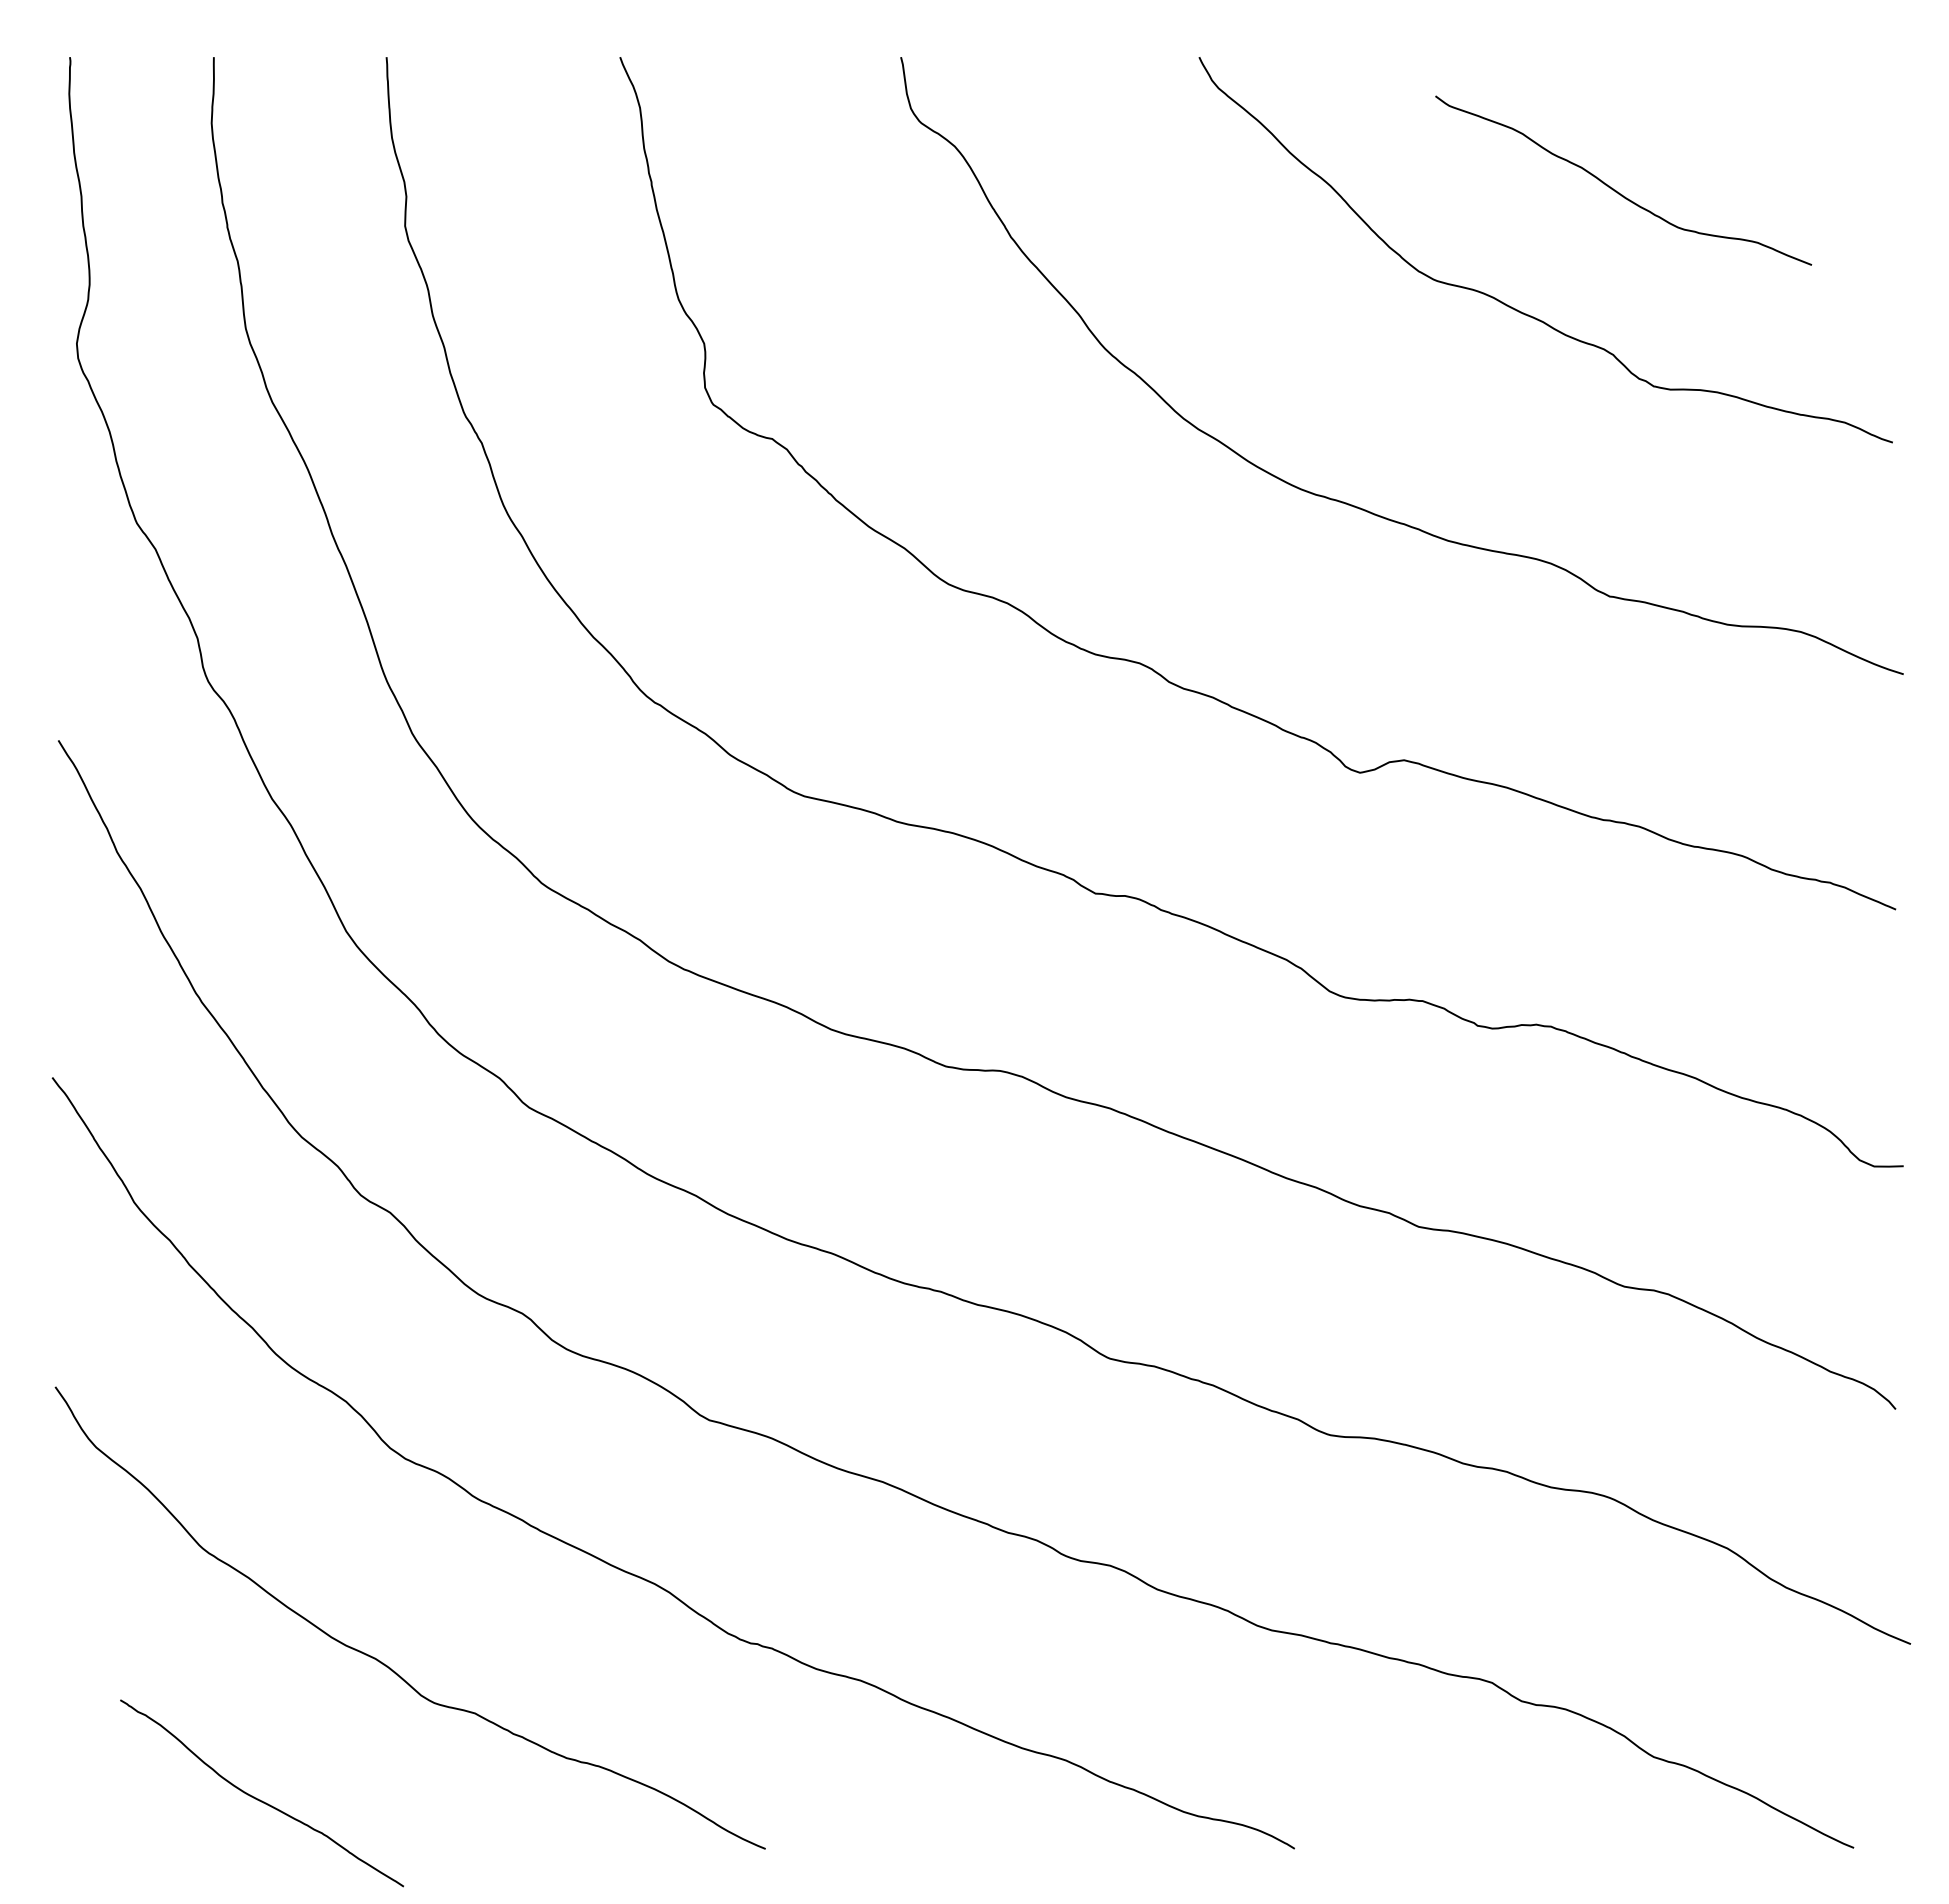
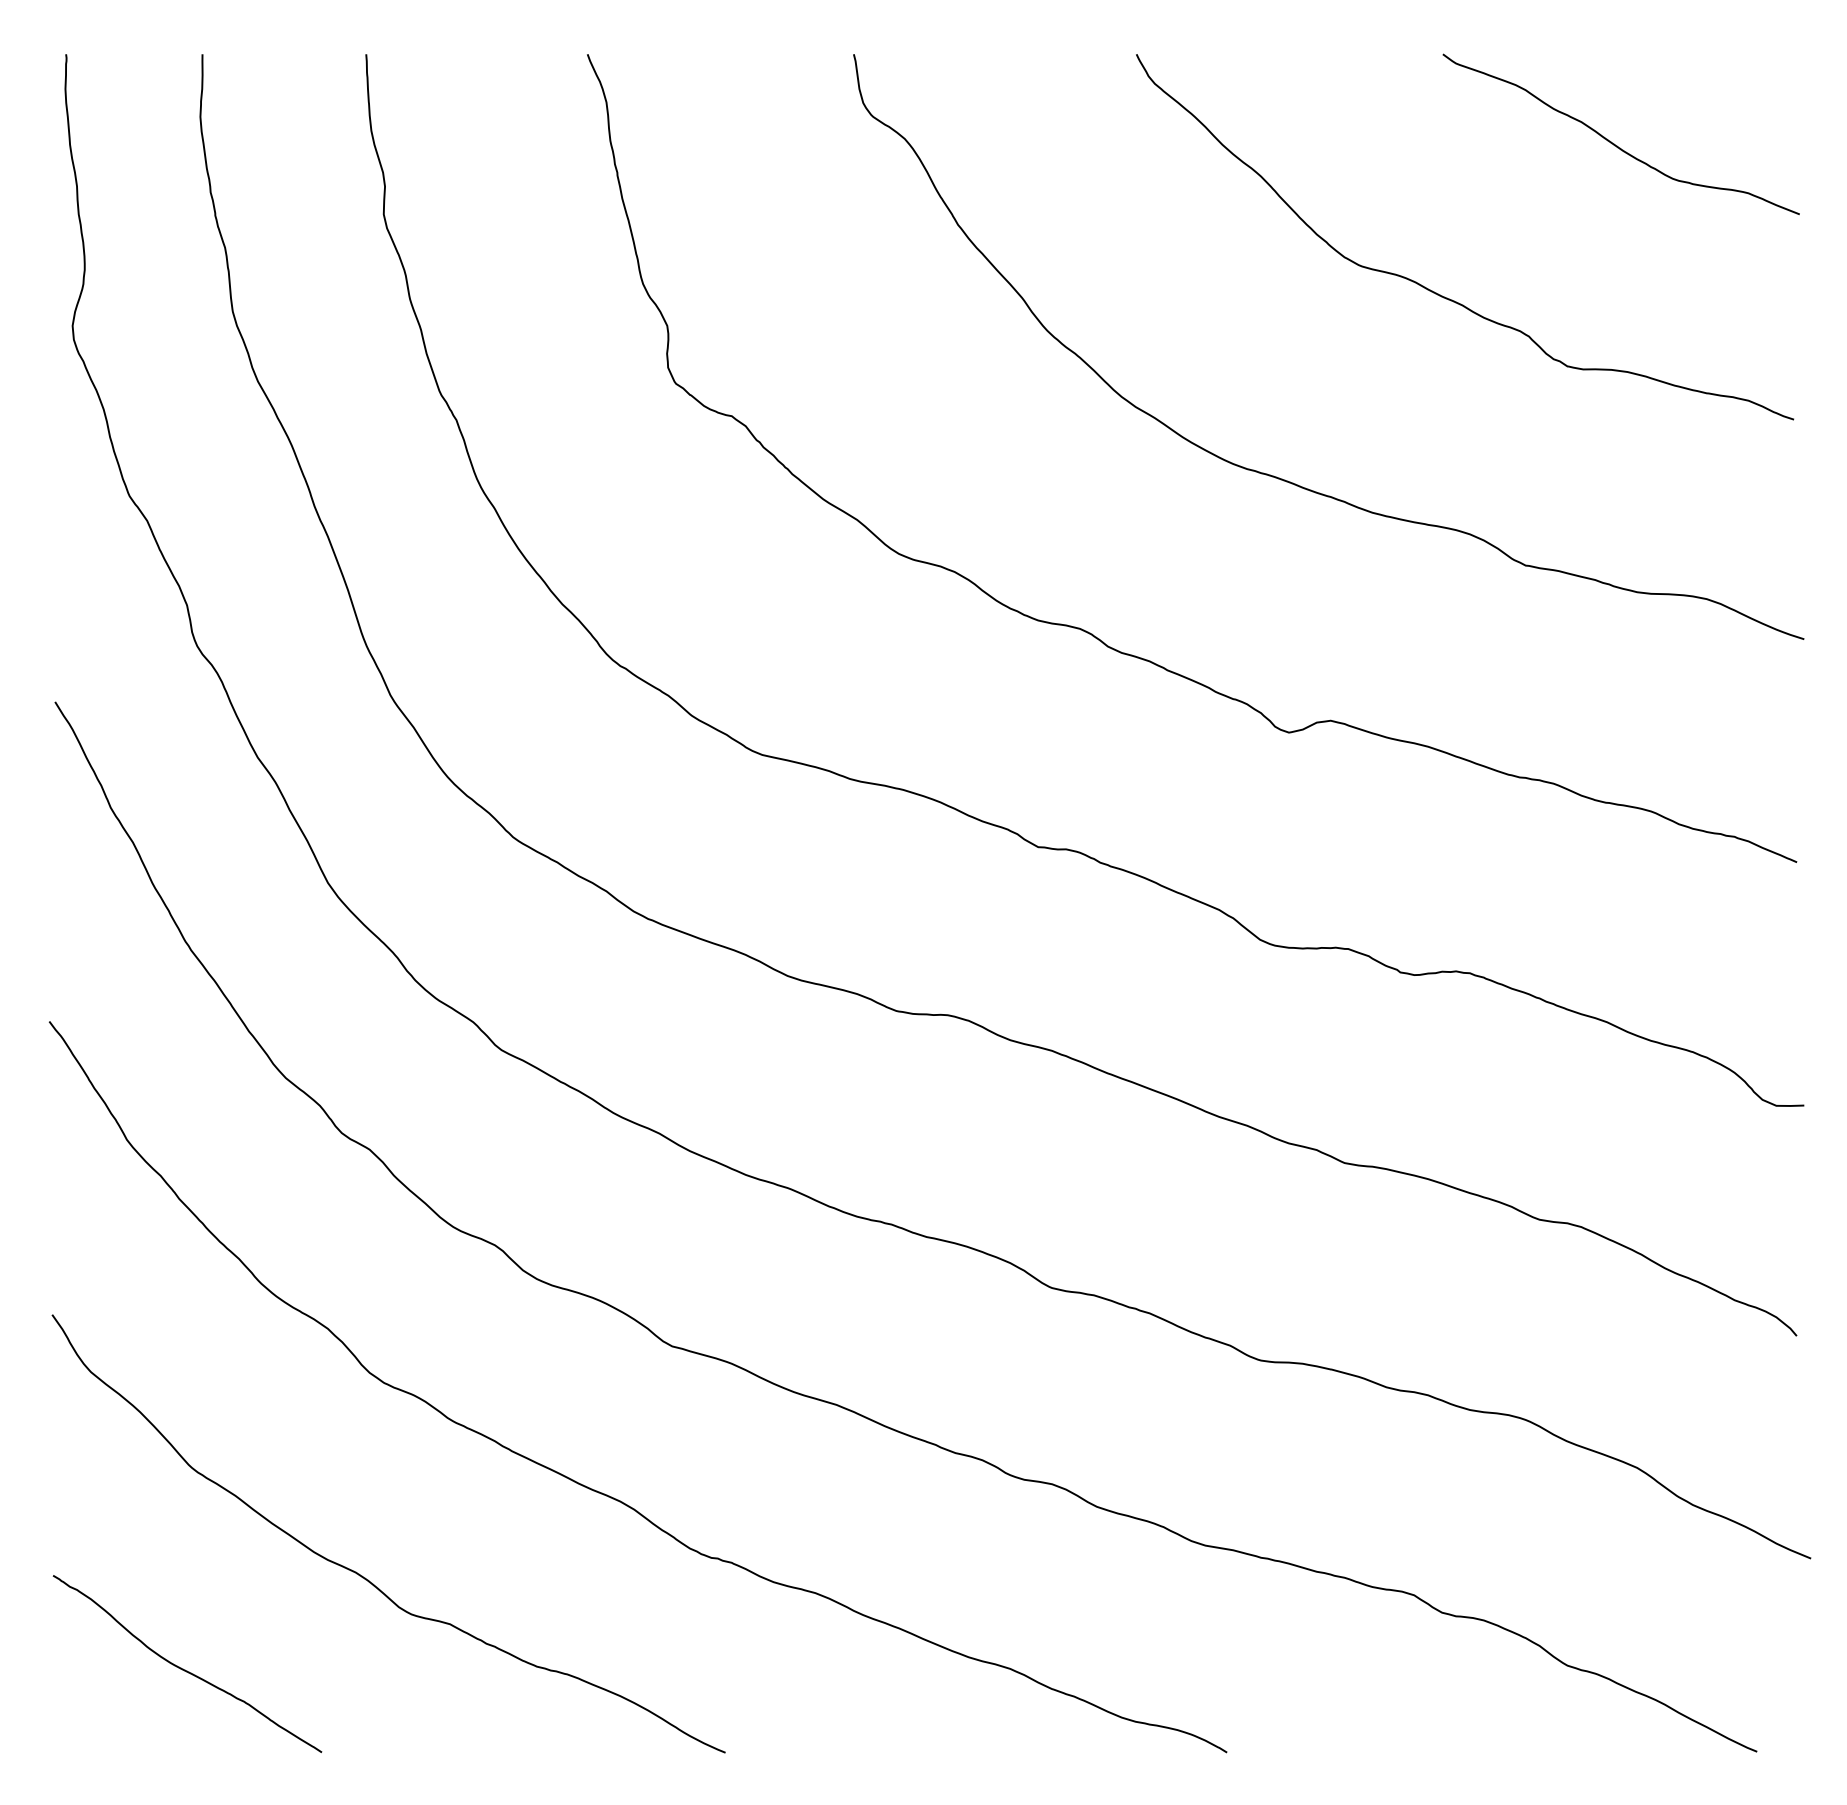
curve: (1615, 189) -> (1613, 142), moved
curve: (258, 1798) -> (184, 1668), moved

